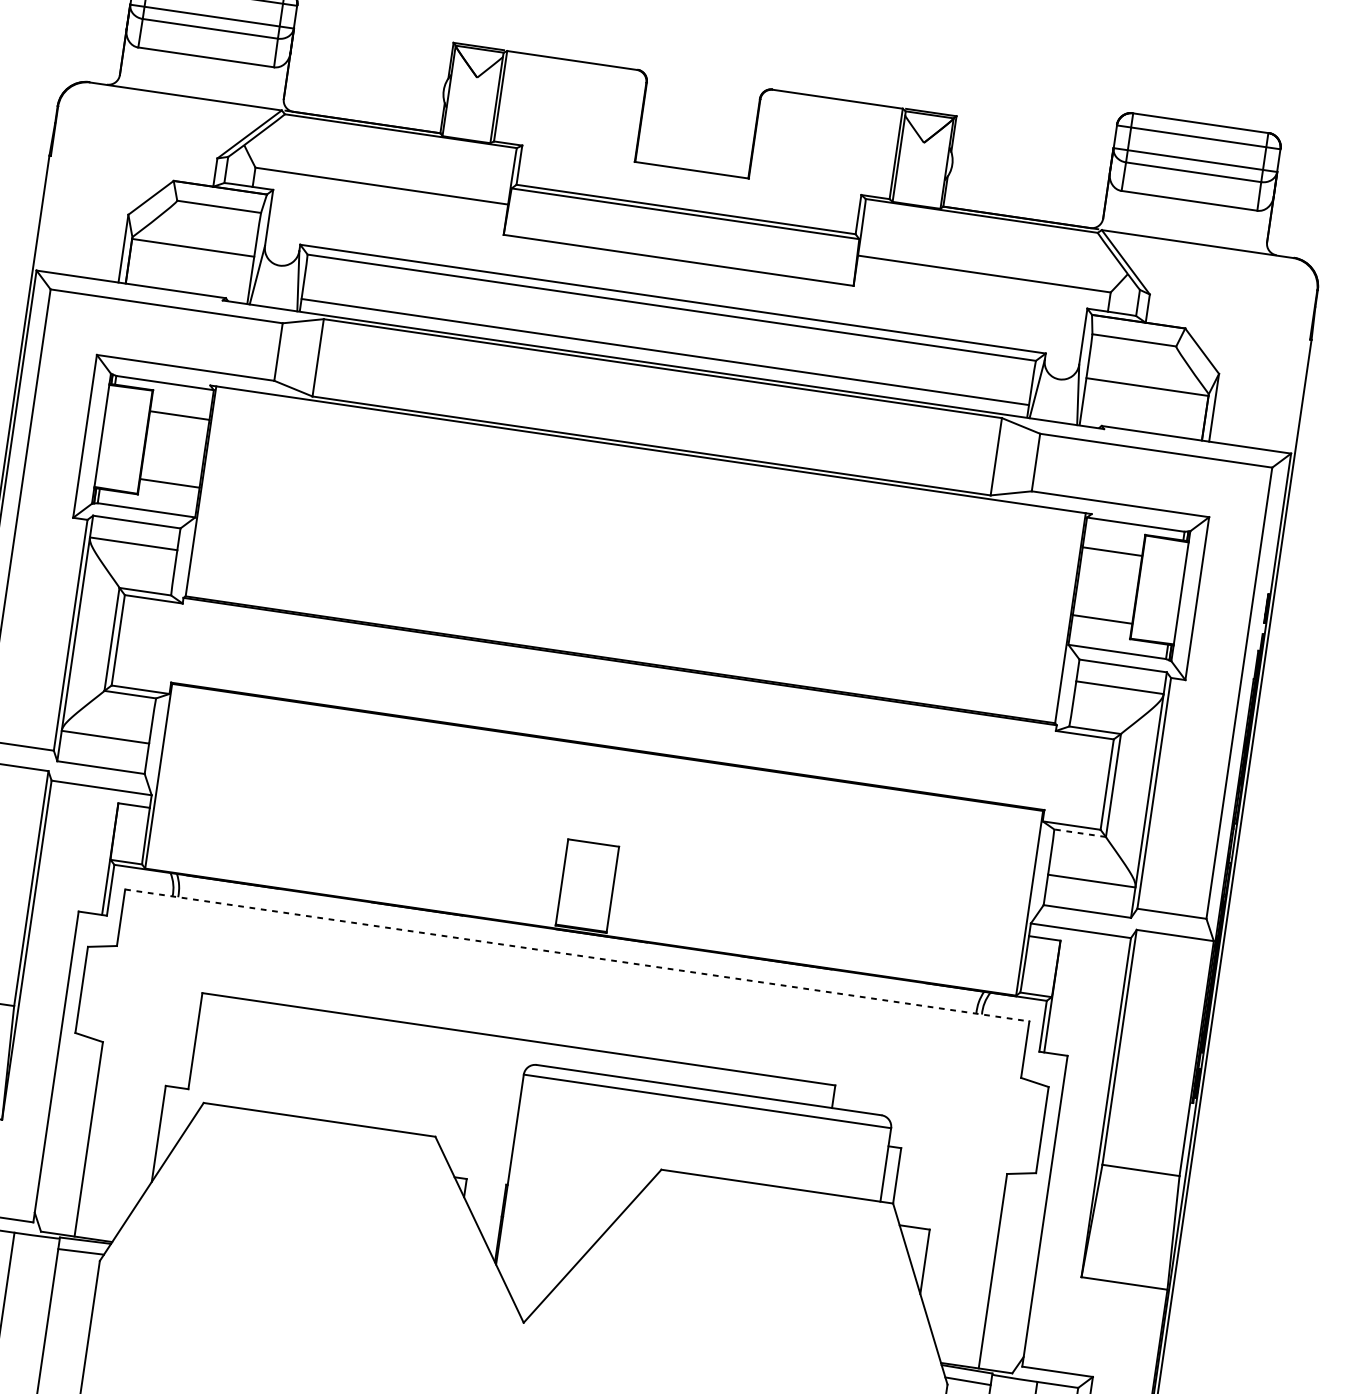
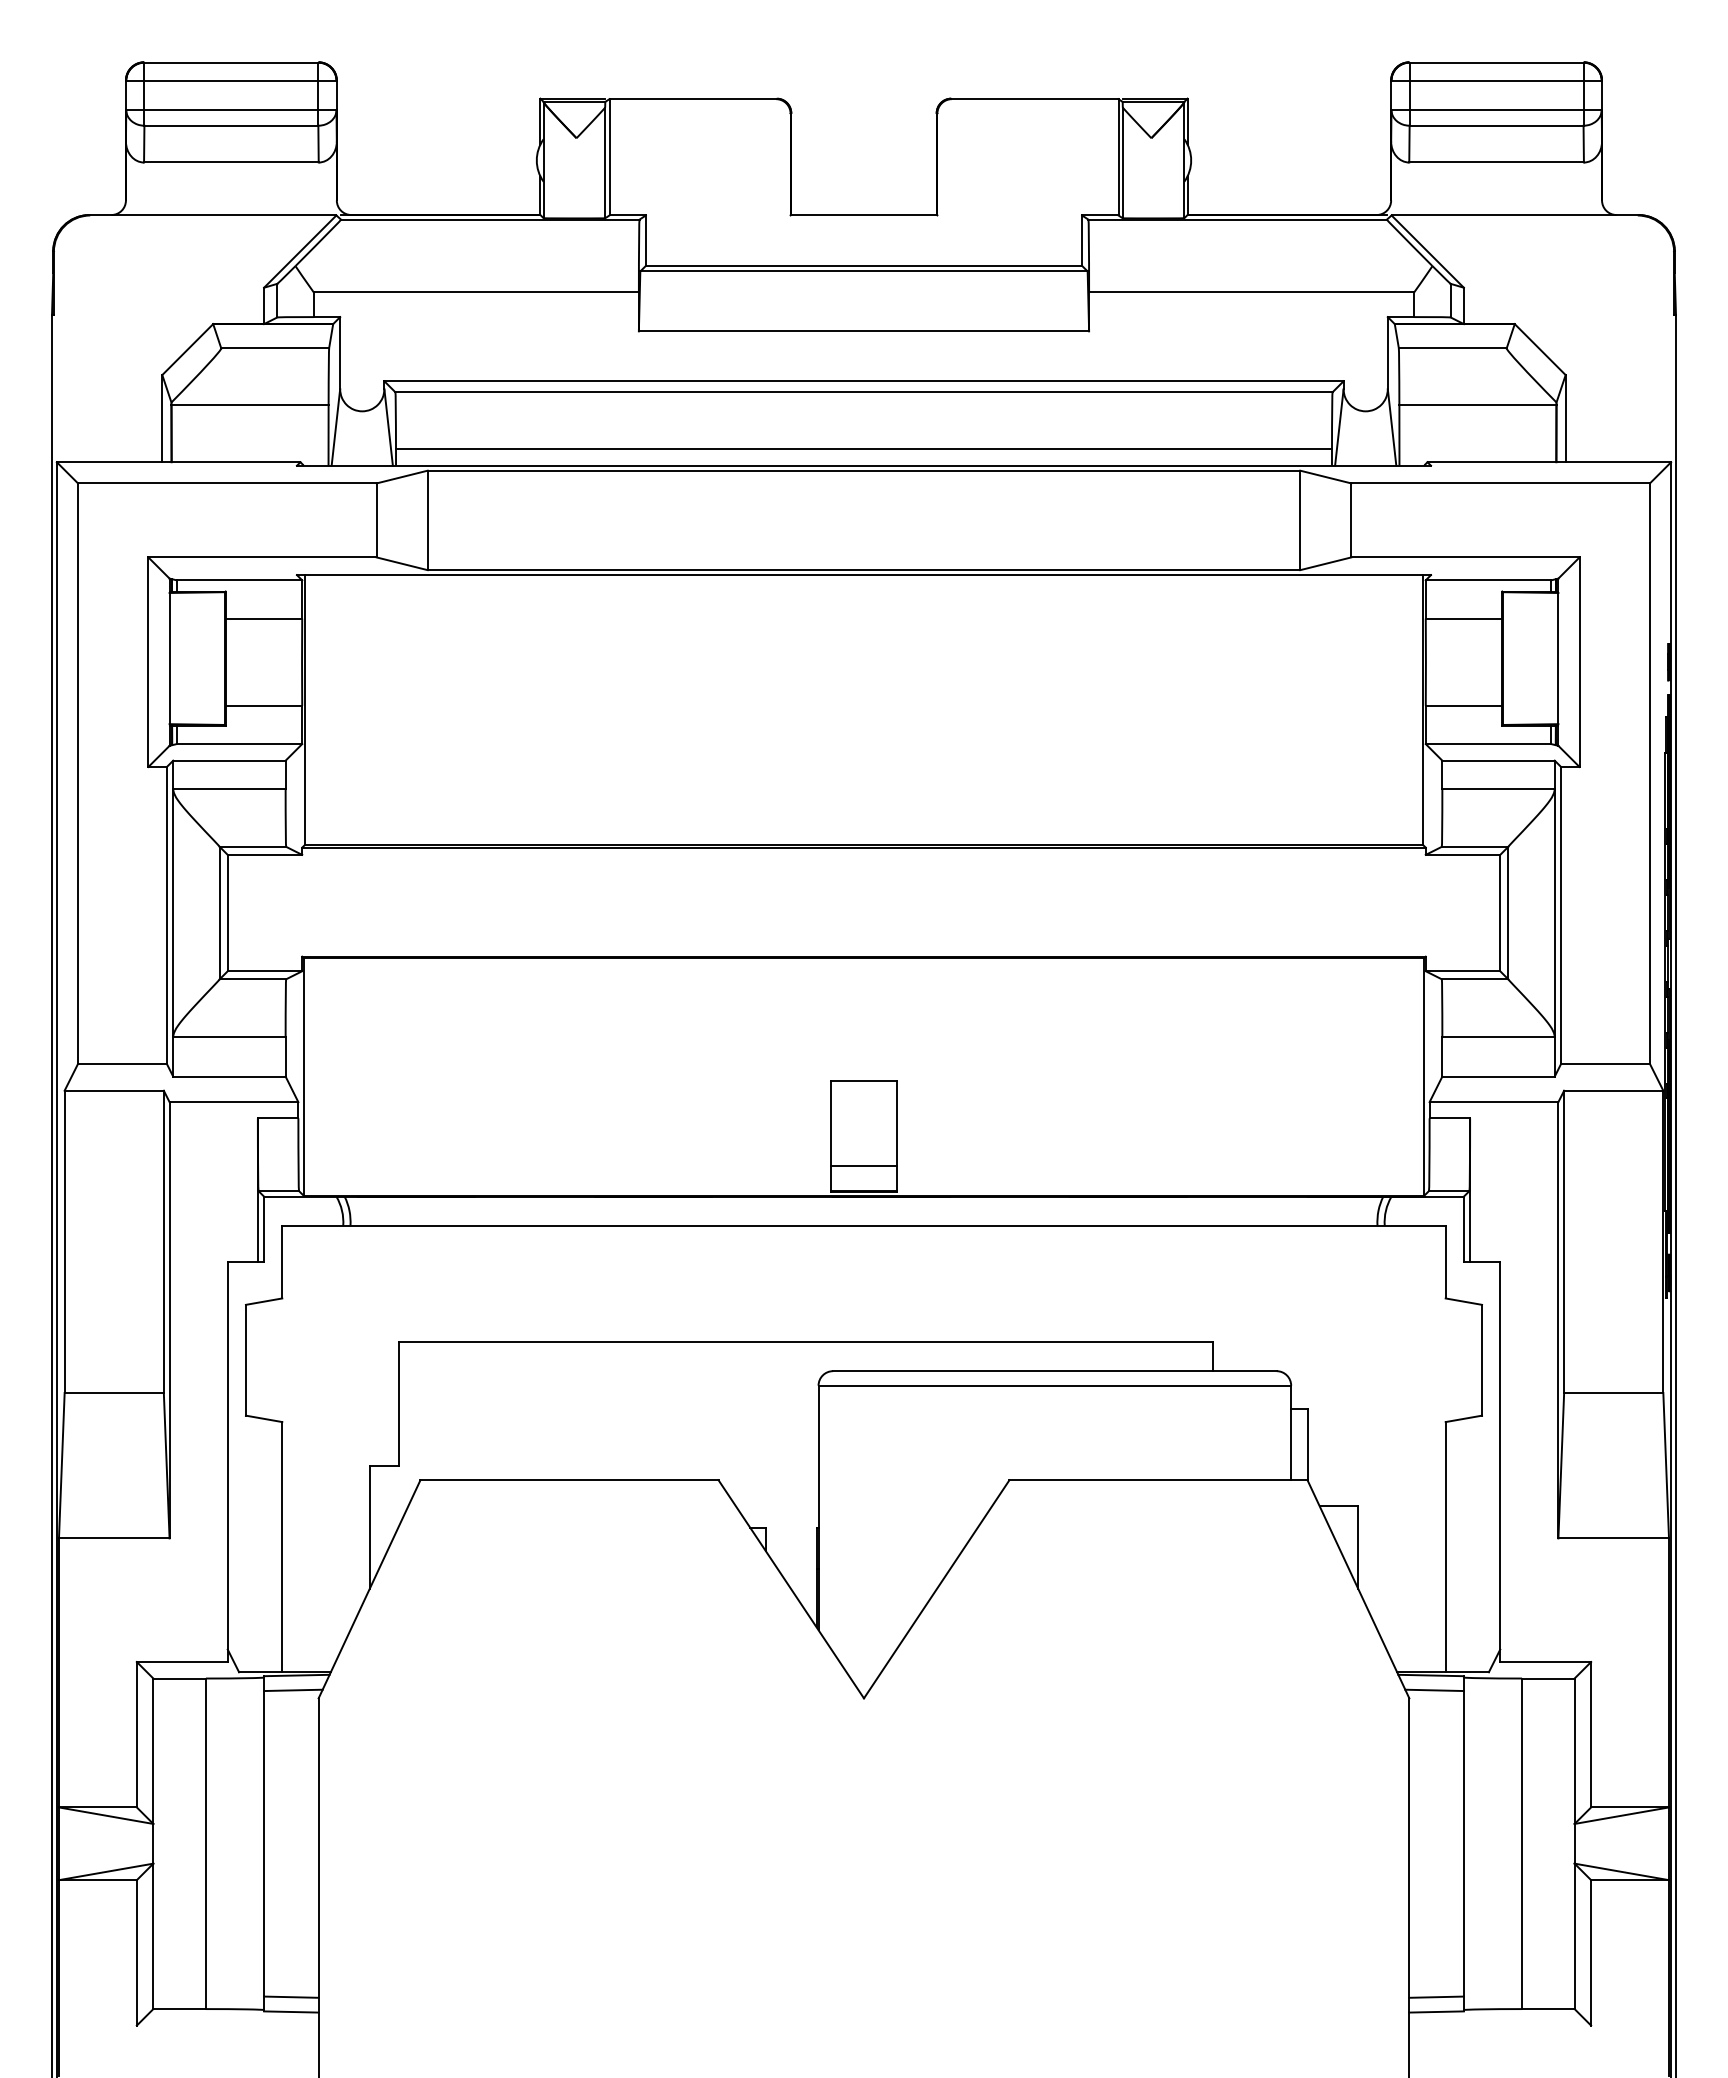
line: (1079, 833) -> (1474, 979), dashed -> solid
line: (583, 908) -> (863, 1165), added
line: (577, 955) -> (864, 1225), dashed -> solid

